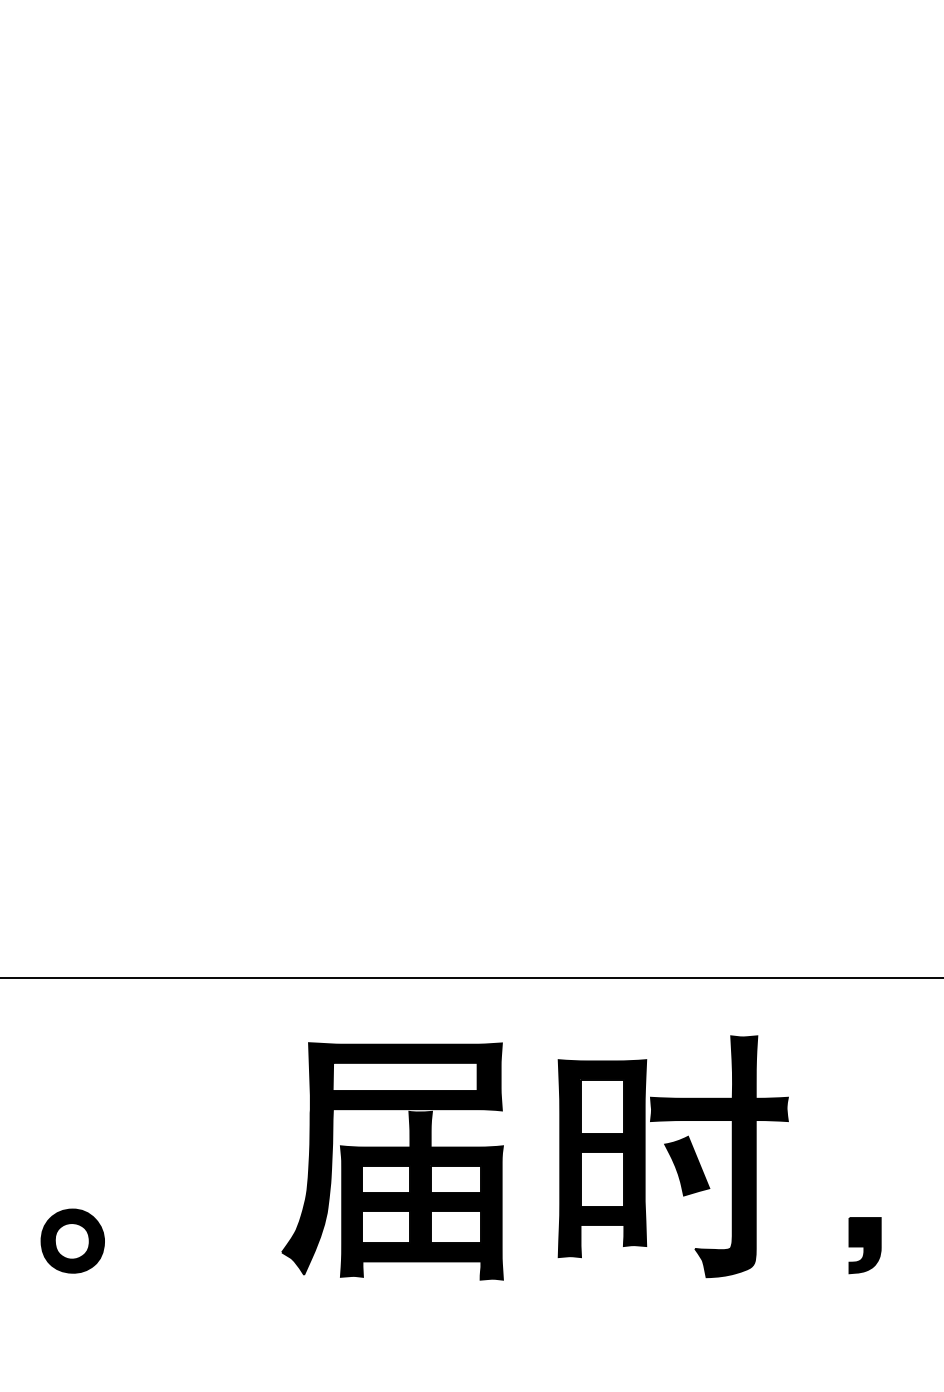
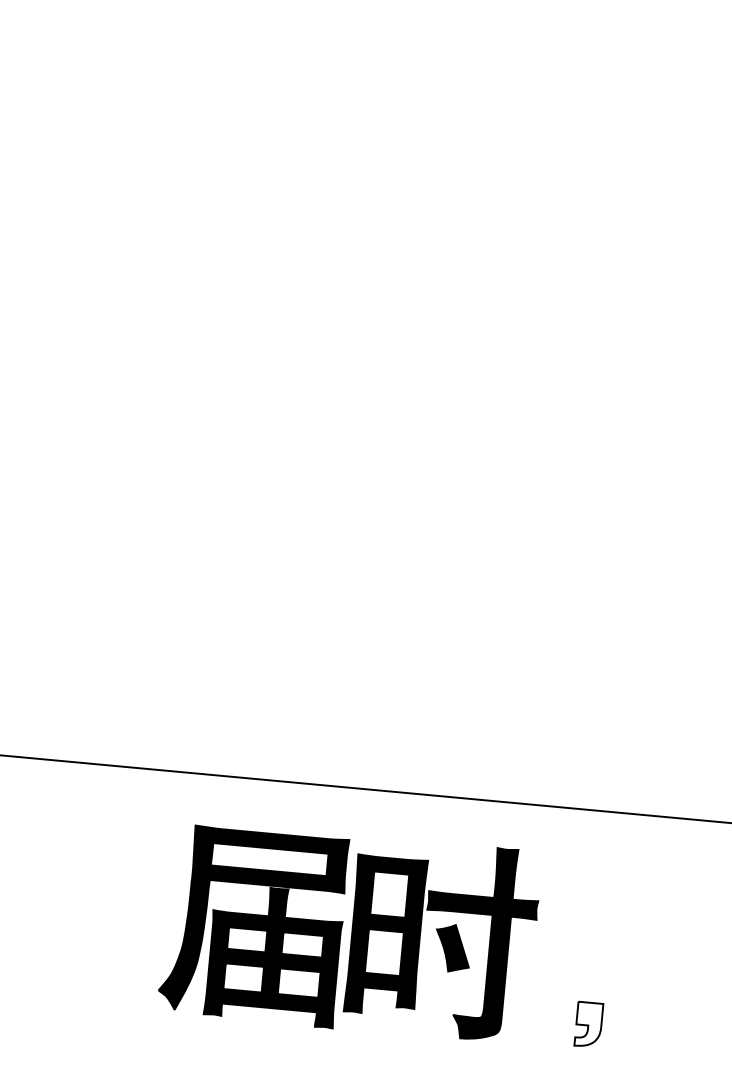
part: (392, 1161) -> (253, 926), moved
fill: (864, 1245) -> (588, 1024), removed

